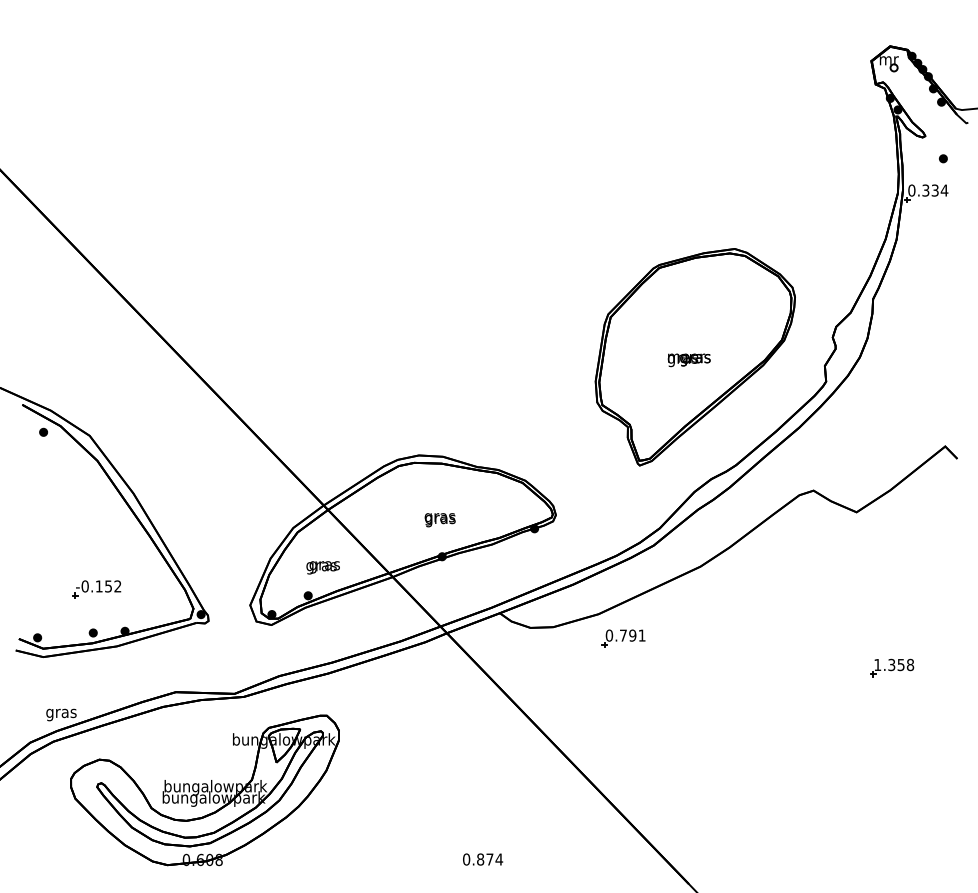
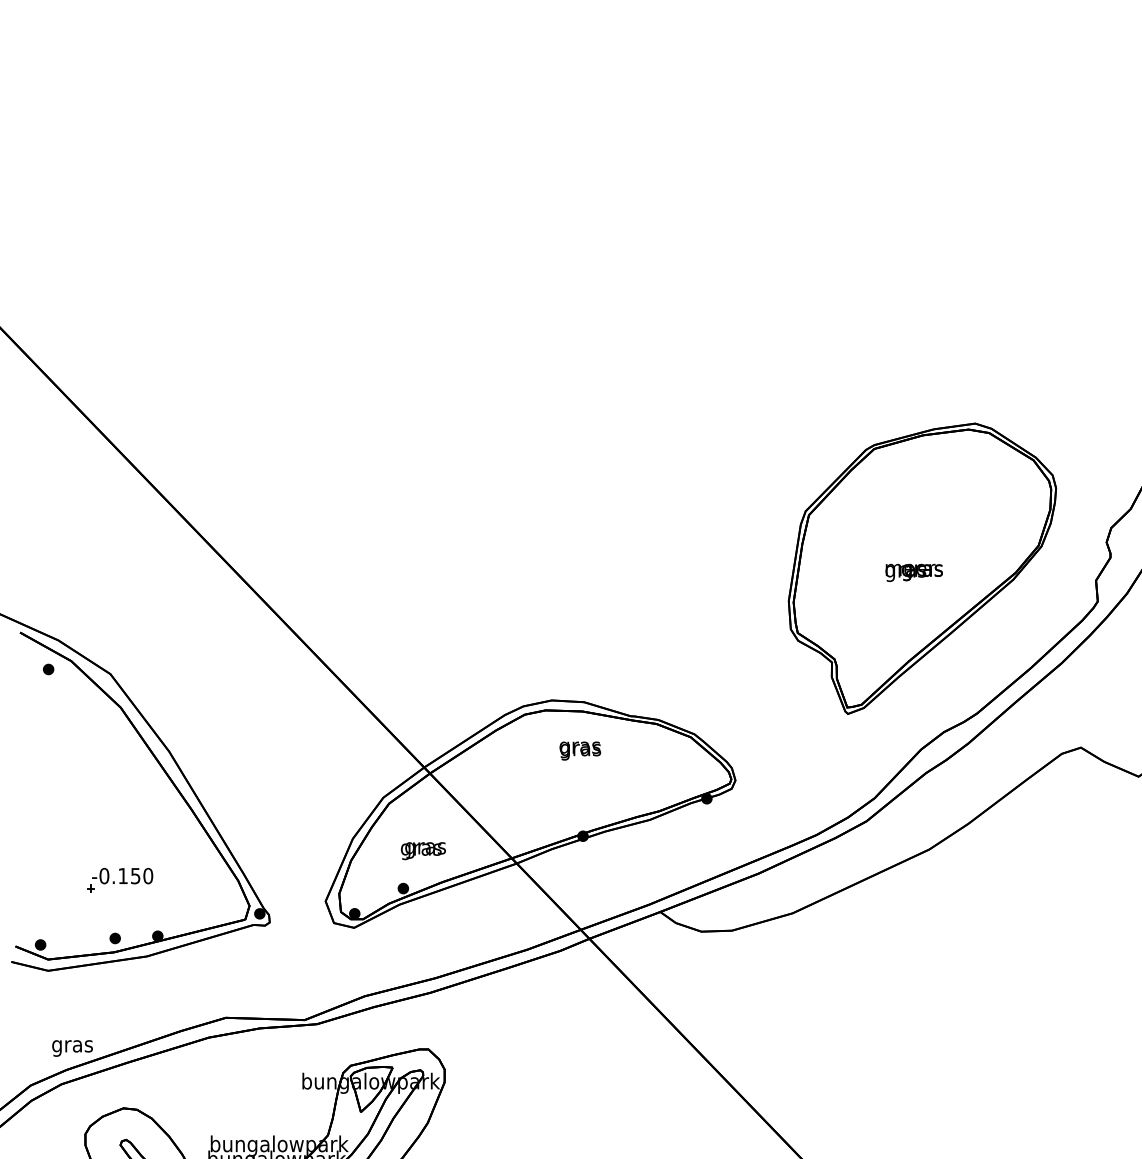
text: (439, 520) -> (579, 751), moved
text: (117, 586) -> (147, 876), -0.152 -> -0.150
part: (623, 638) -> (826, 945), removed

